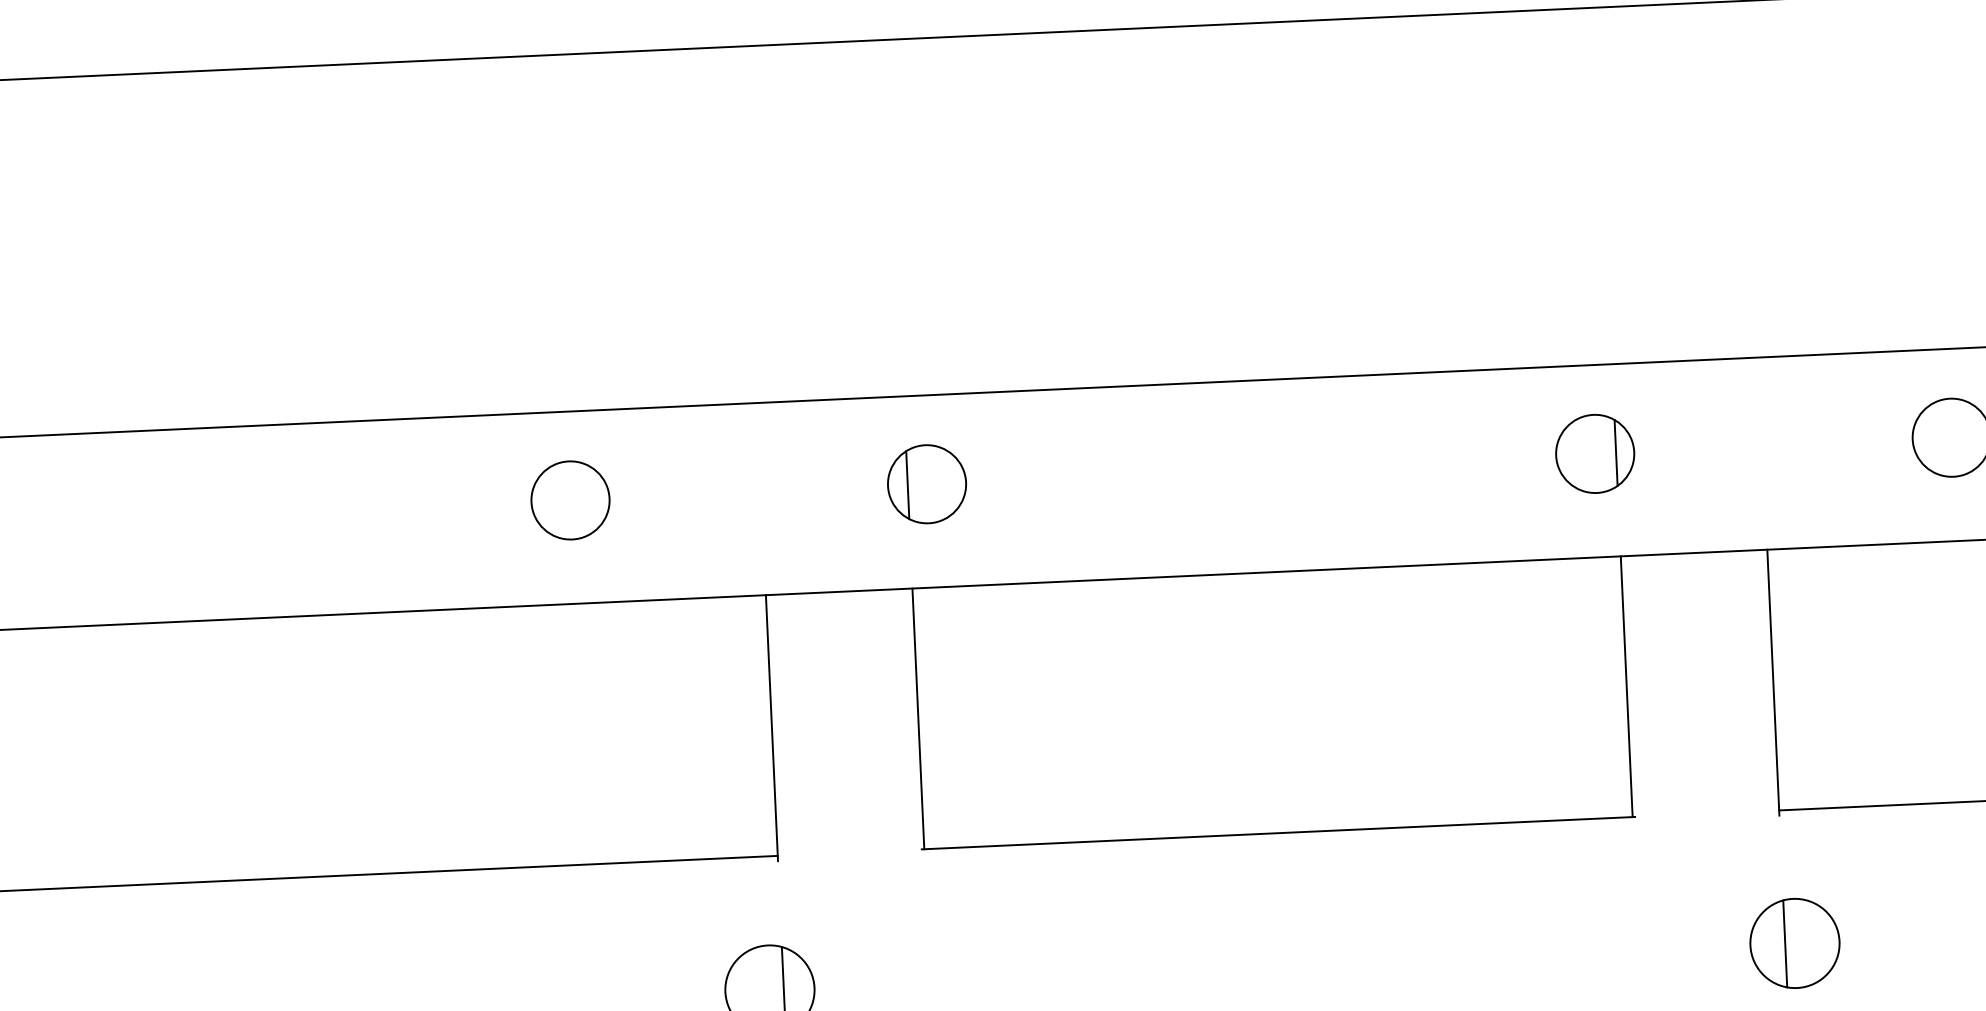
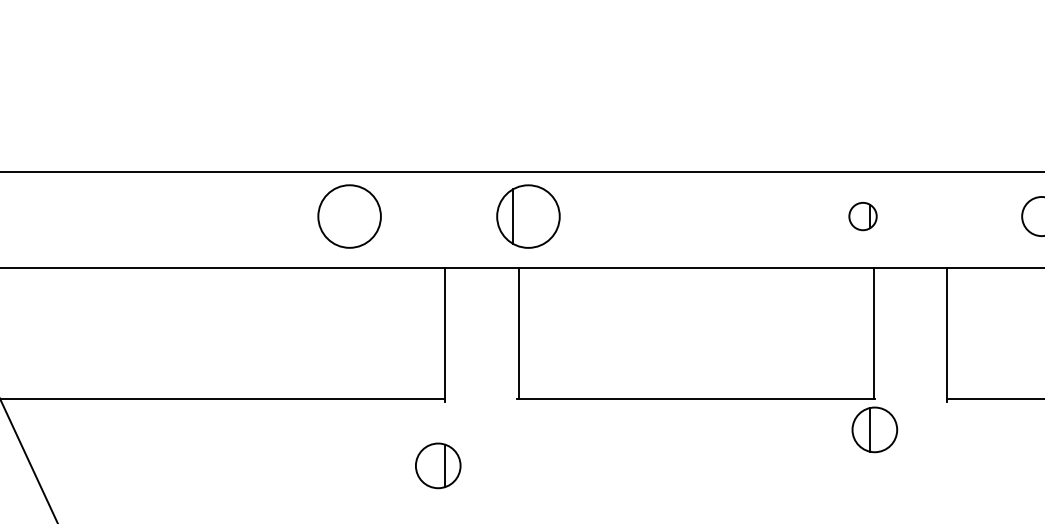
part: (1594, 453) -> (862, 216), size x0.7
part: (925, 484) -> (527, 216), size x1.6
circle: (570, 500) -> (349, 216), size x1.6
part: (1794, 942) -> (874, 429), moved

